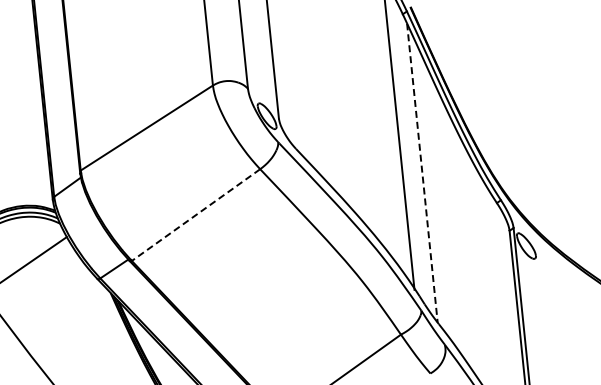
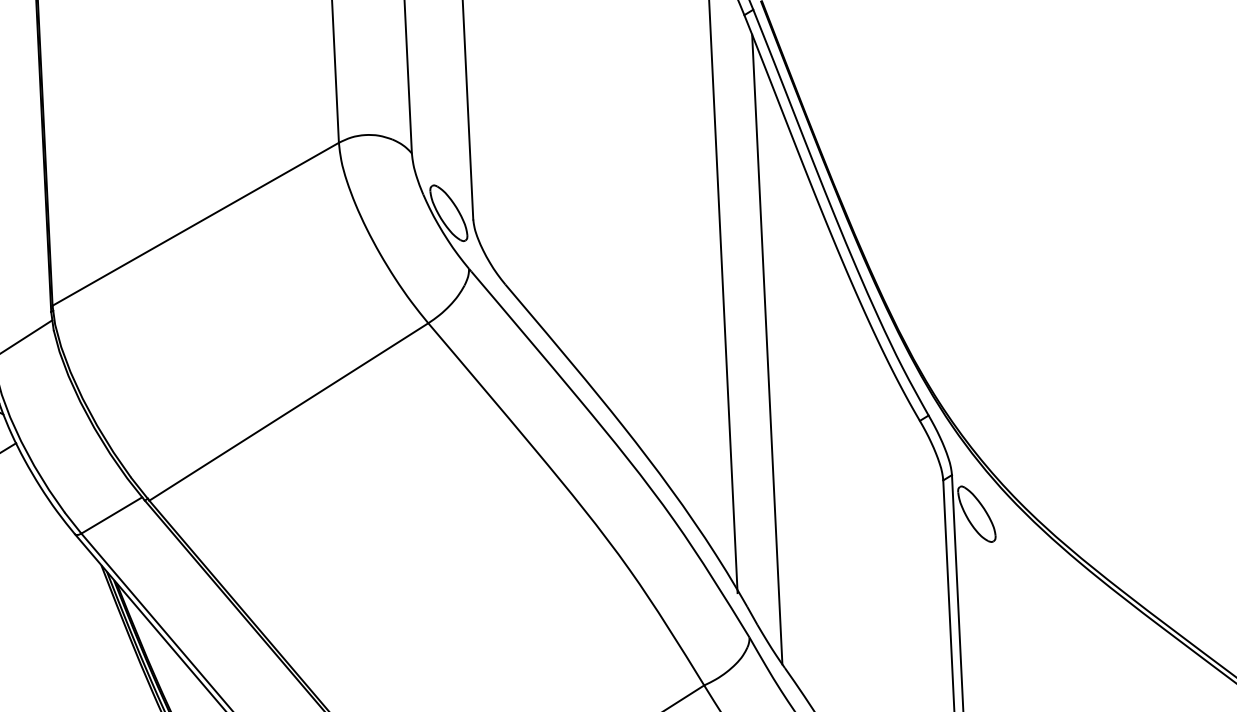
line: (422, 173) -> (767, 350), dashed -> solid
line: (196, 215) -> (289, 412), dashed -> solid

